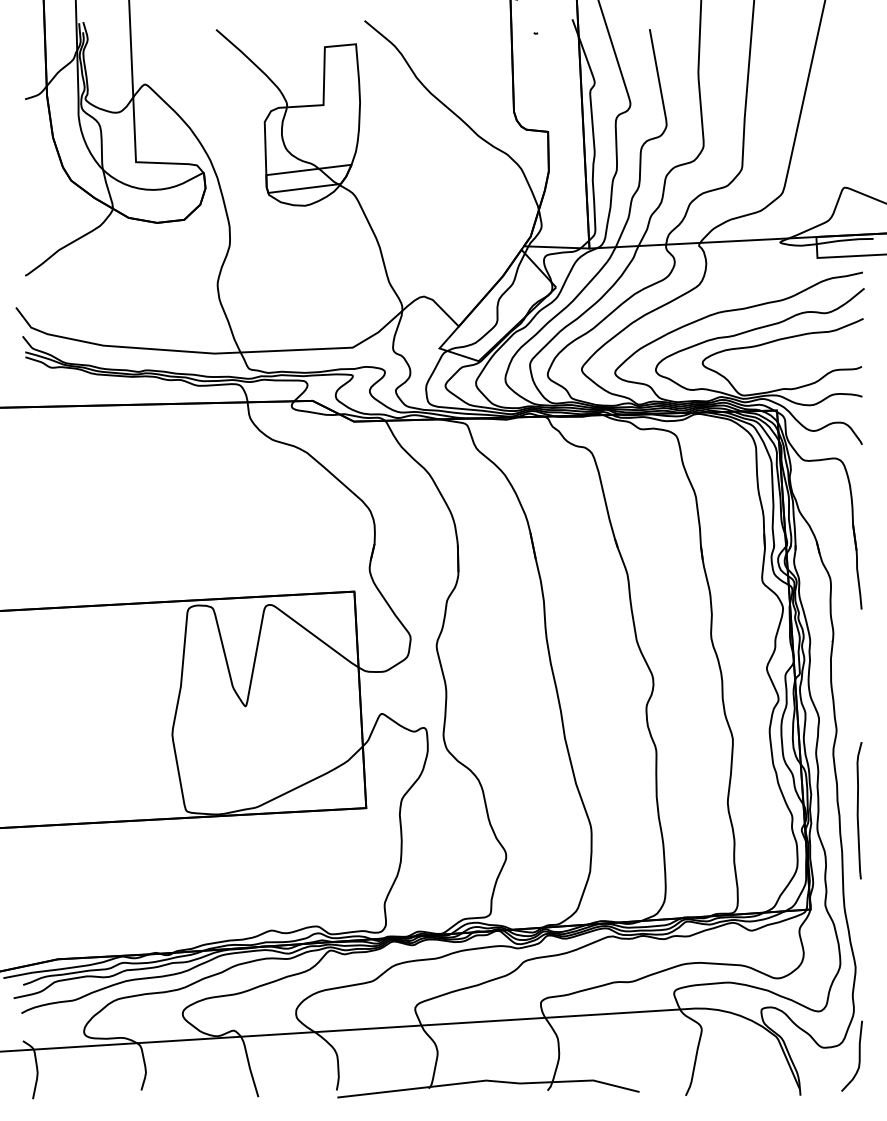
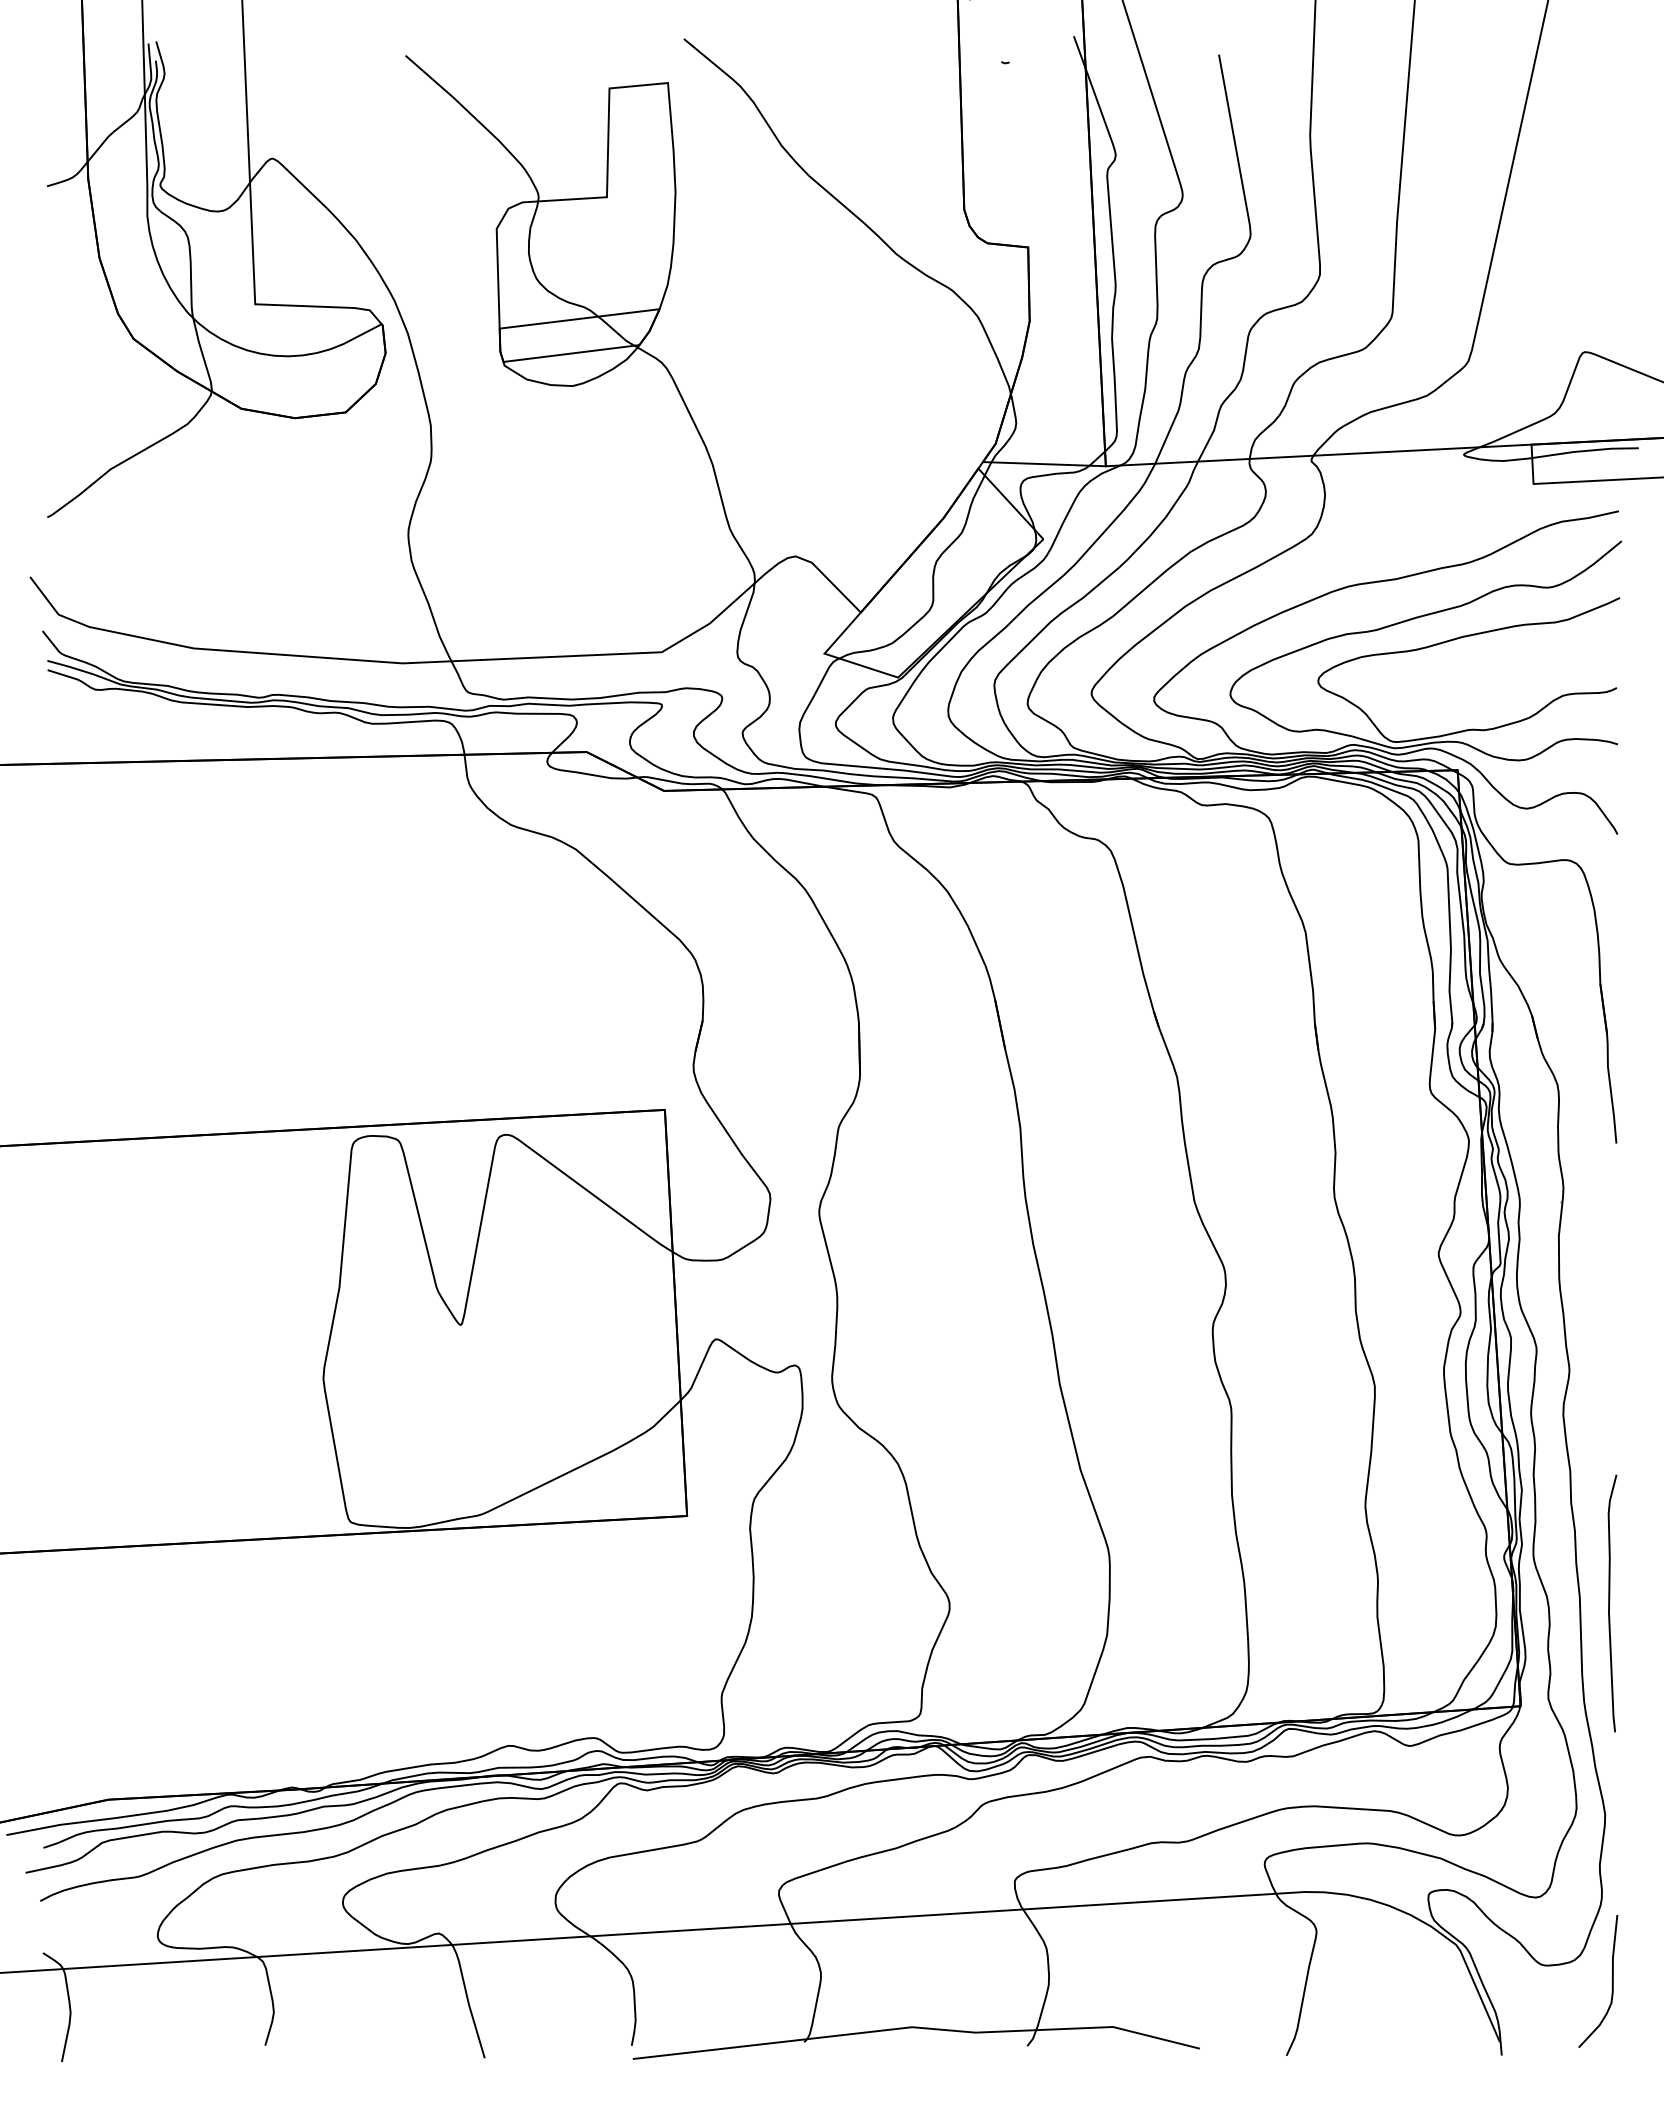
curve: (858, 810) -> (1610, 1603), moved

